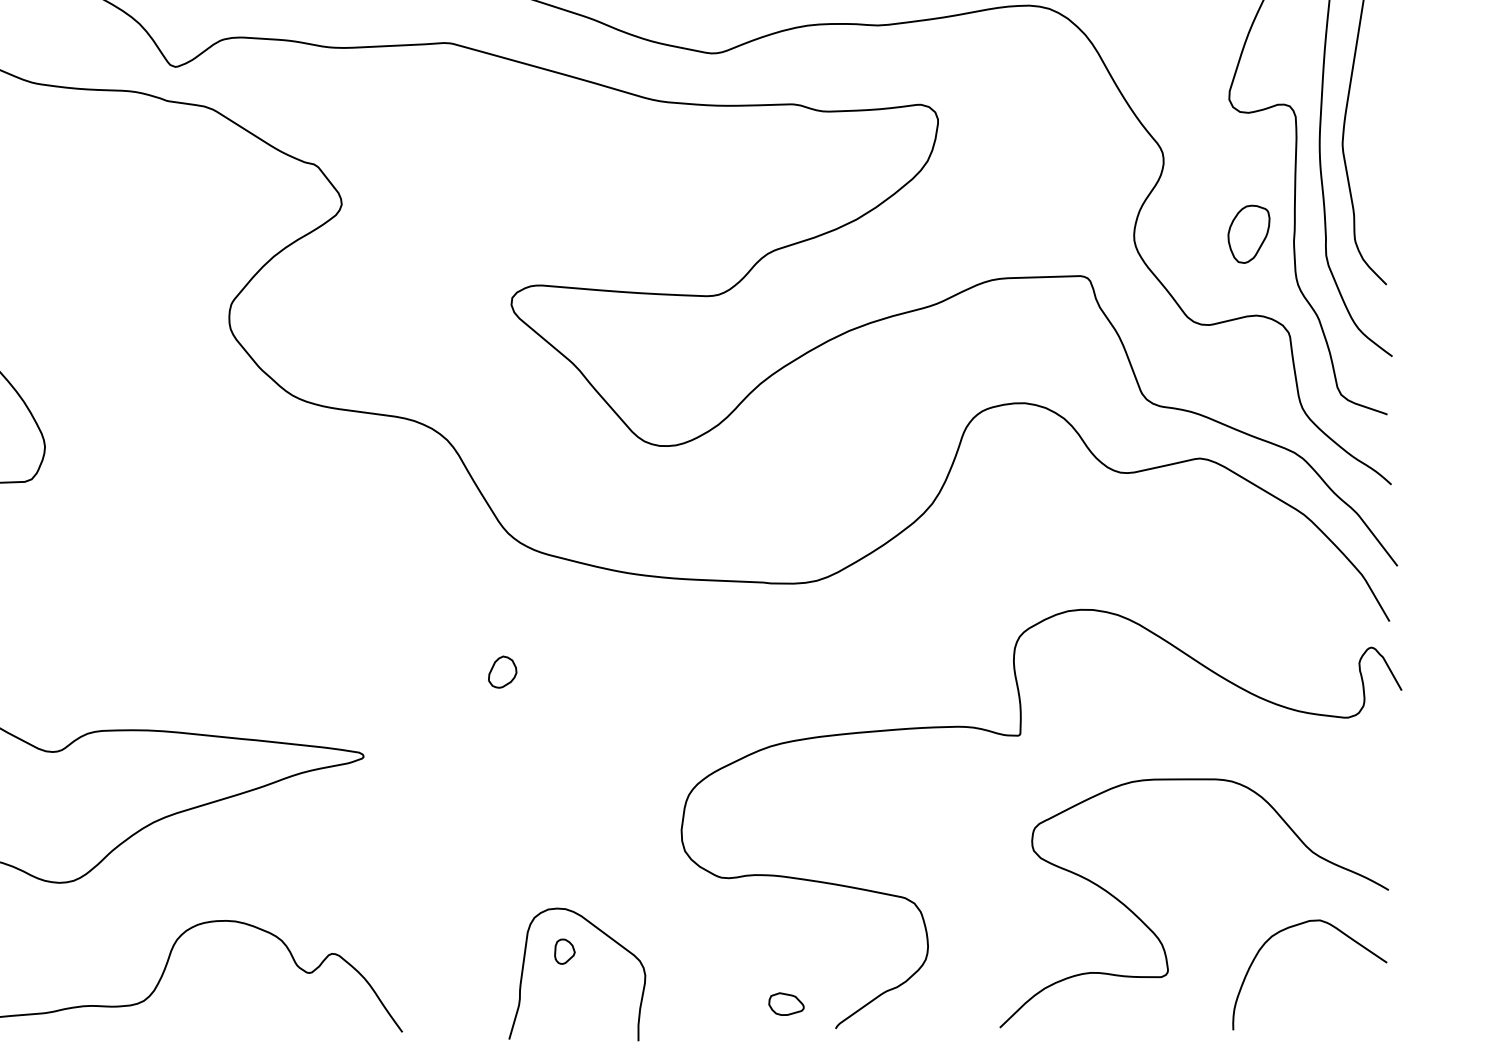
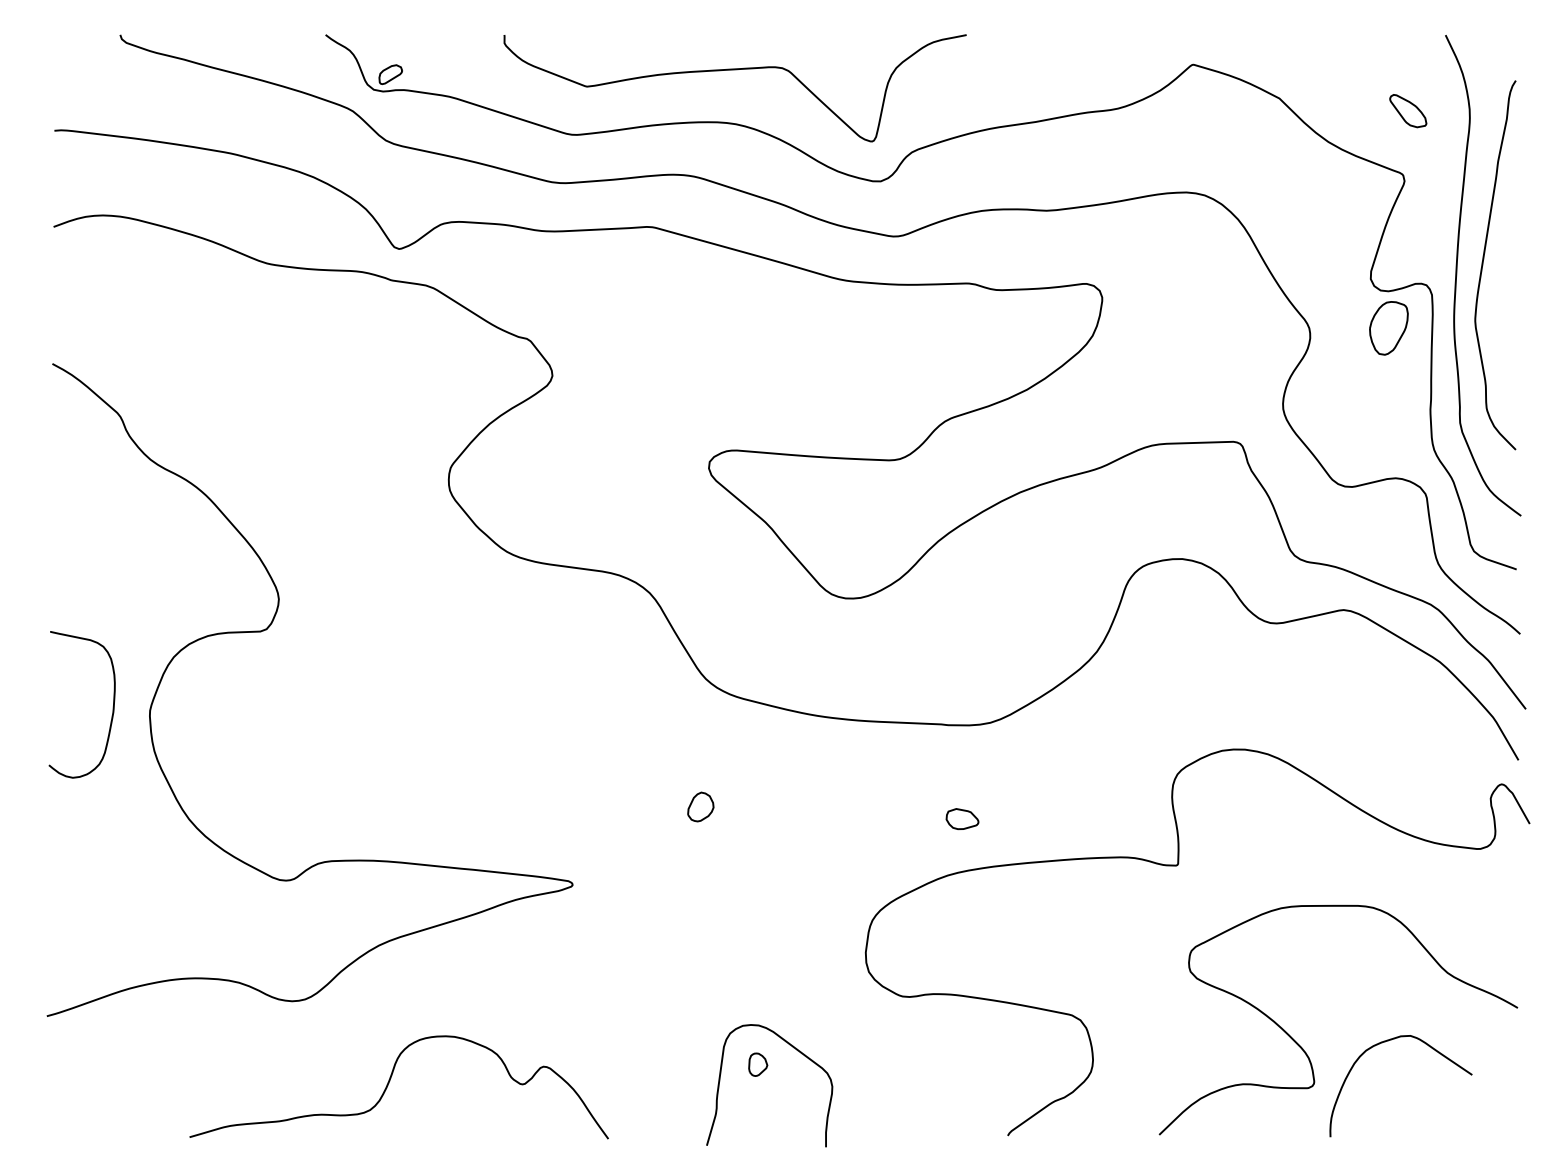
part: (1248, 234) -> (1388, 328), moved
curve: (1292, 927) -> (1385, 1042), moved
part: (786, 1004) -> (962, 819), moved

